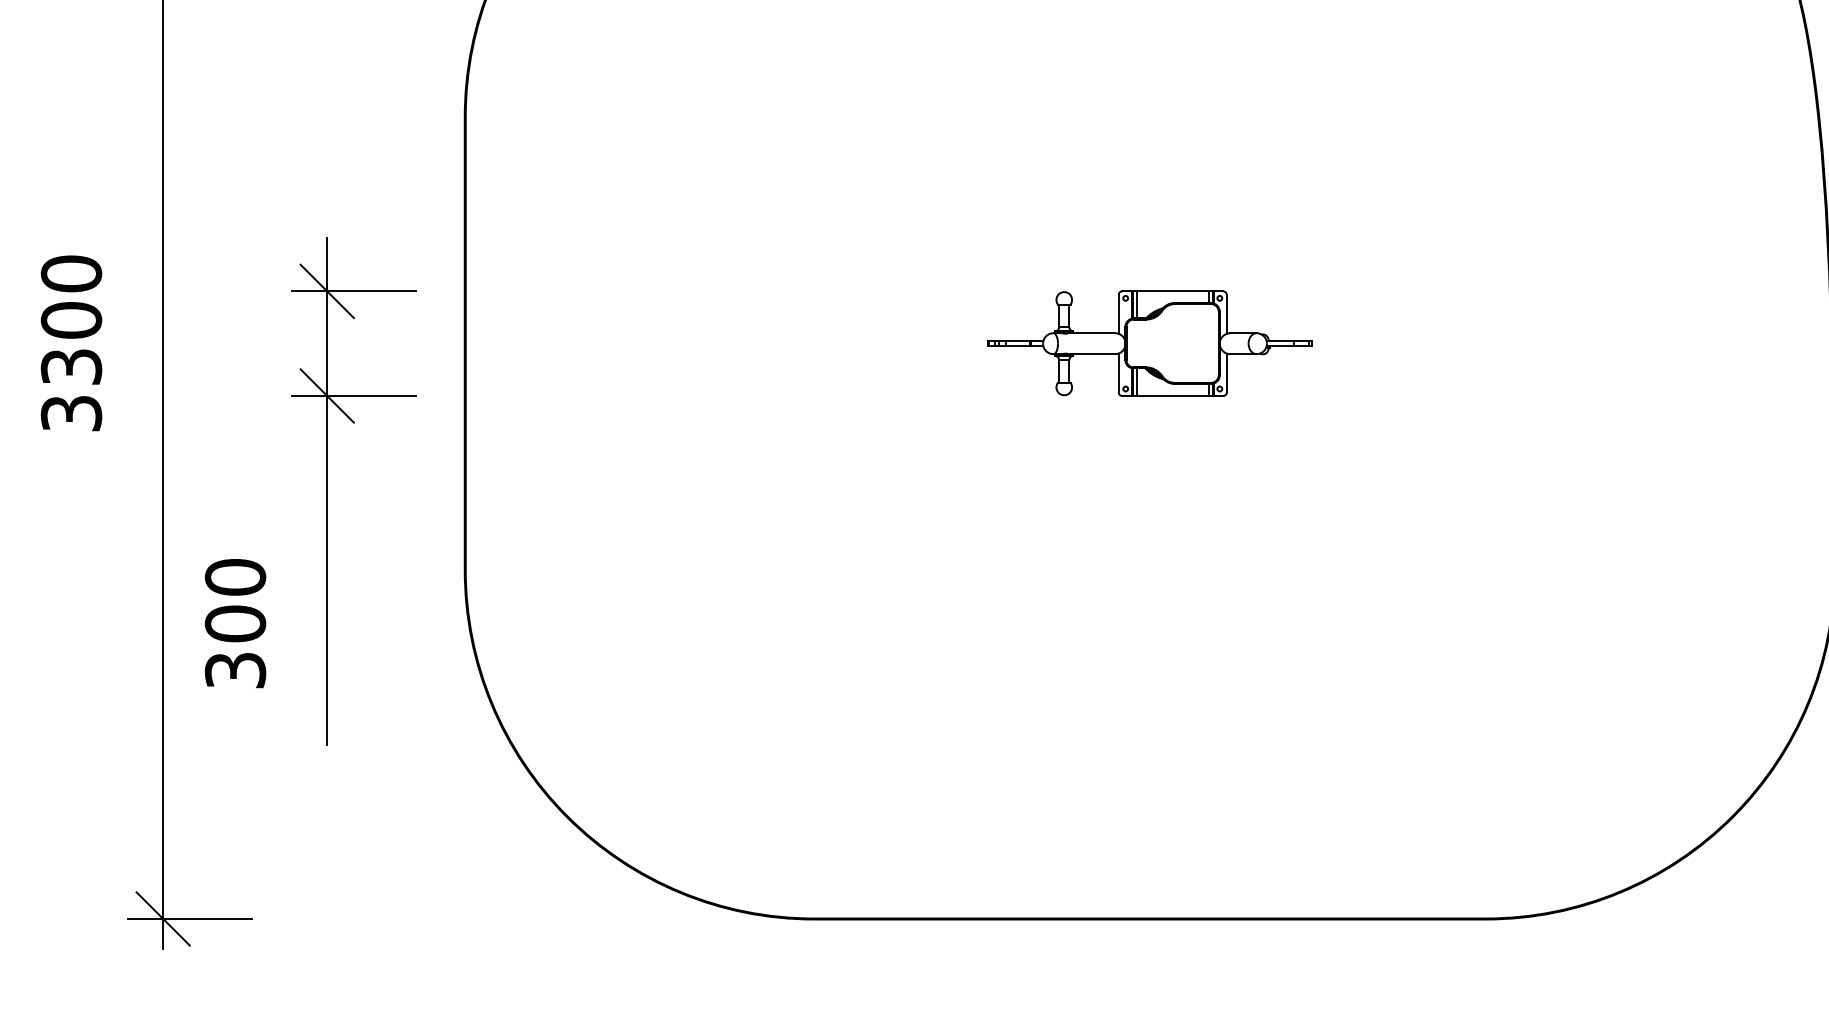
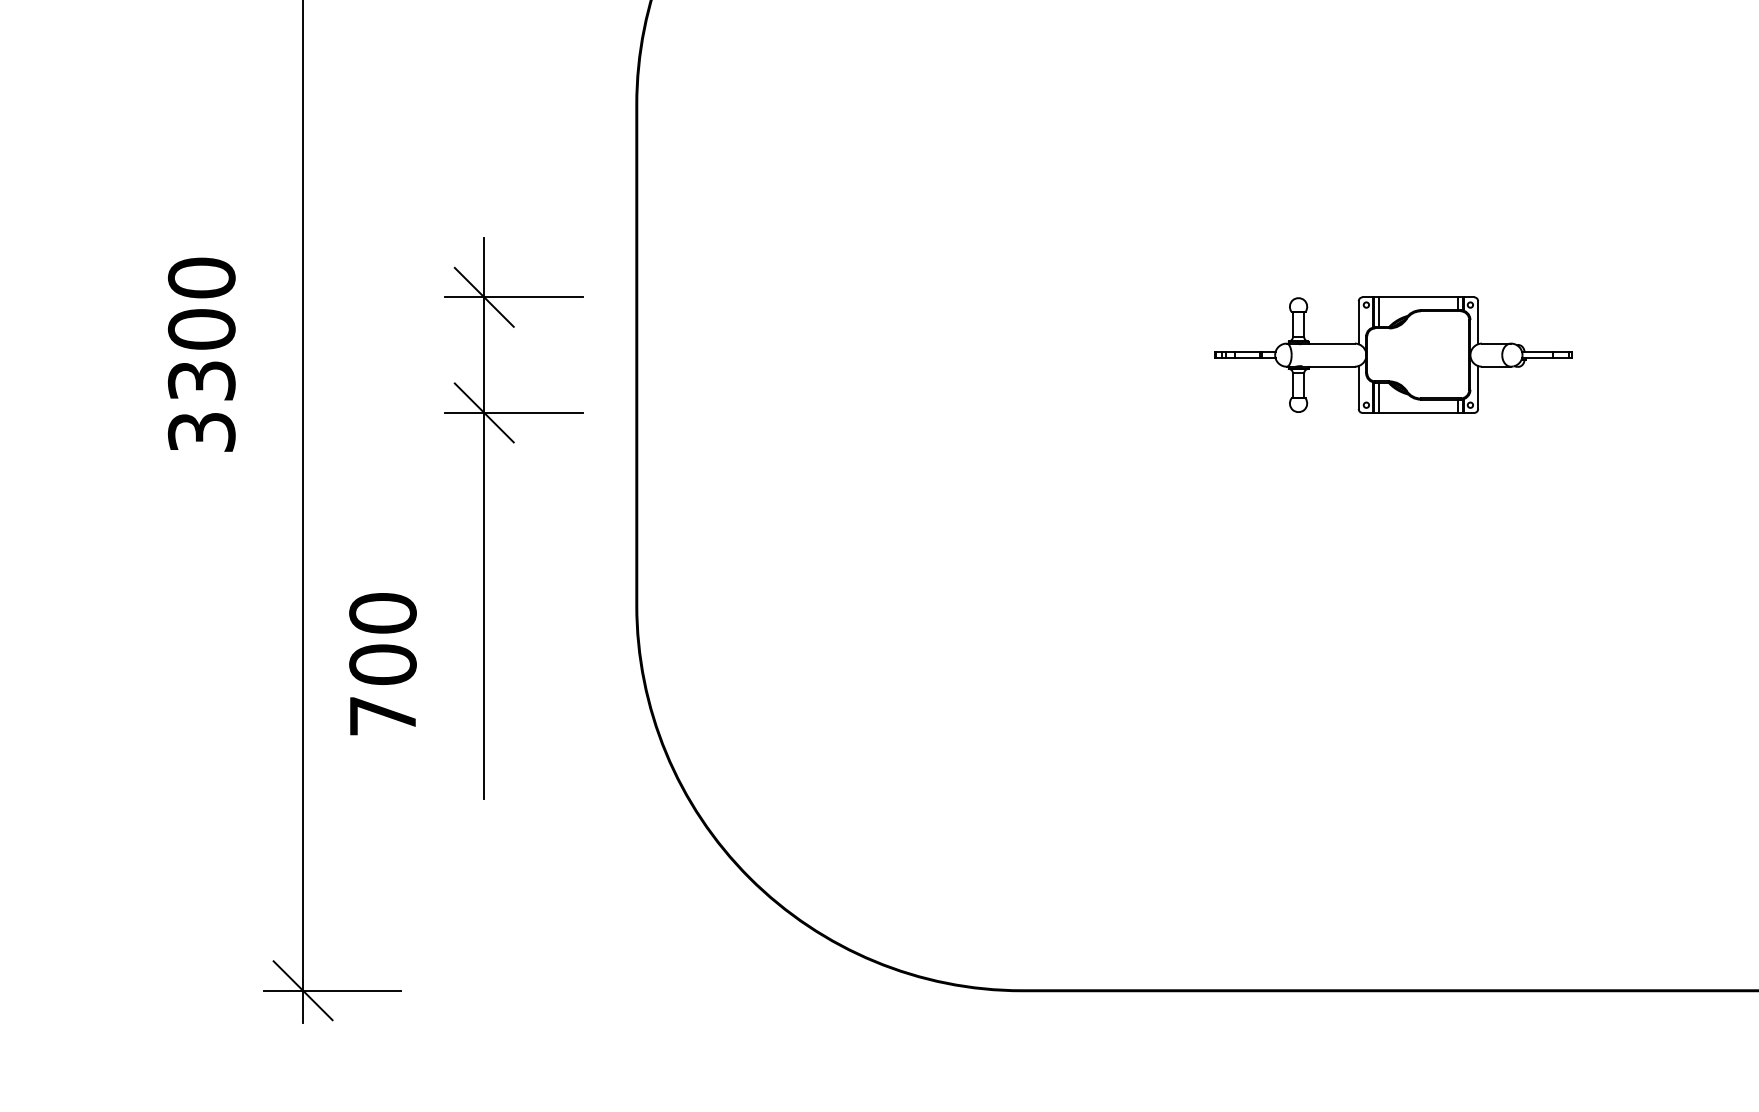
text: (235, 670) -> (382, 716), 300 -> 700

